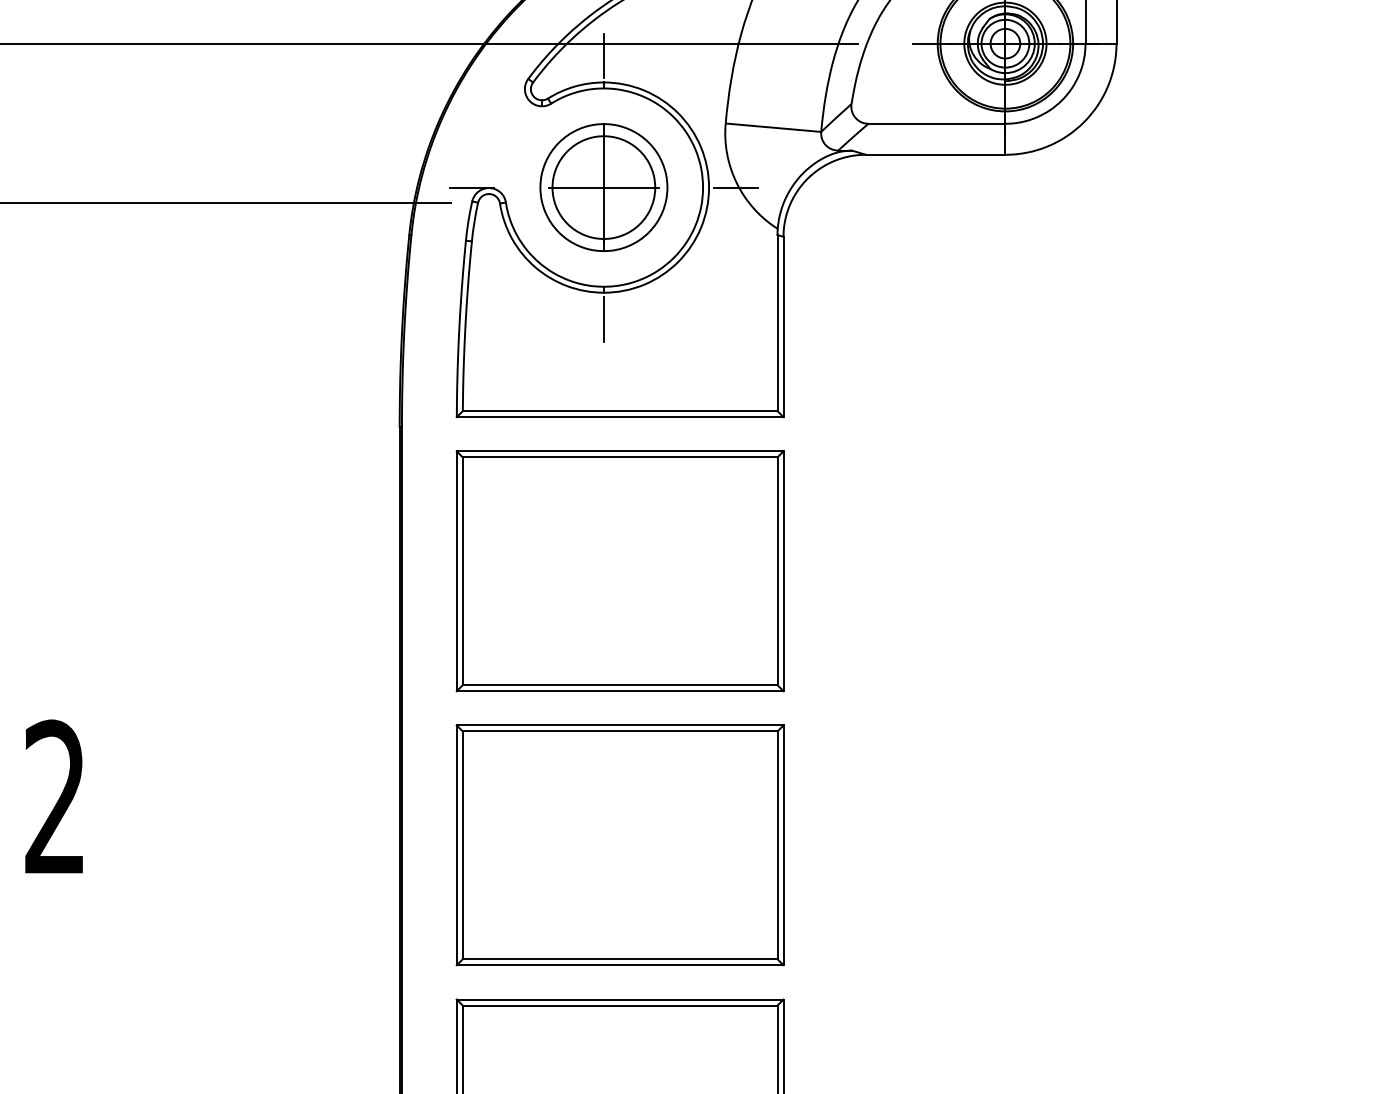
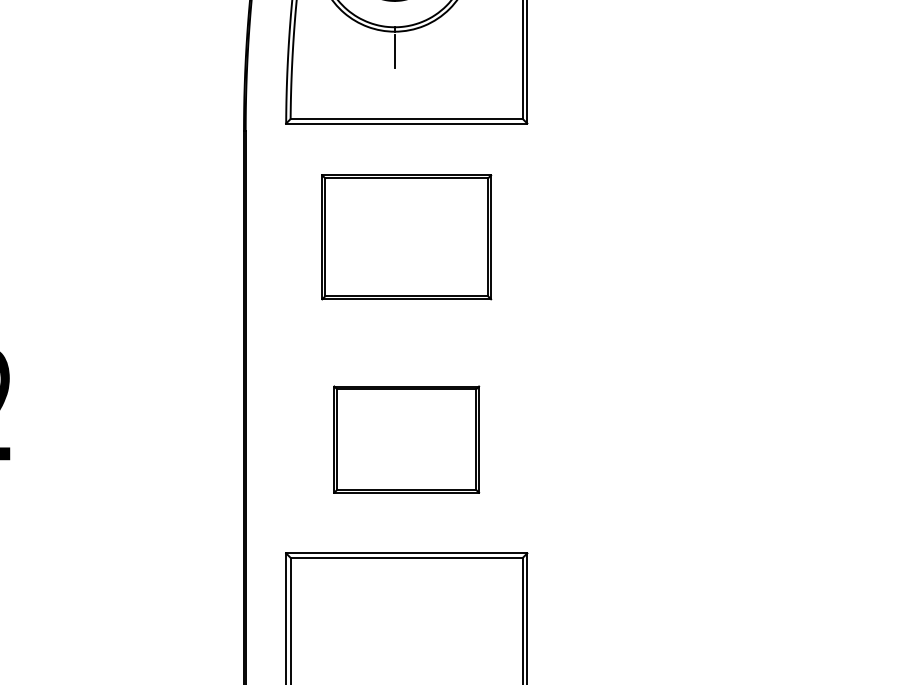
part: (619, 571) -> (406, 237), size x0.7
part: (619, 845) -> (406, 439), size x0.6

